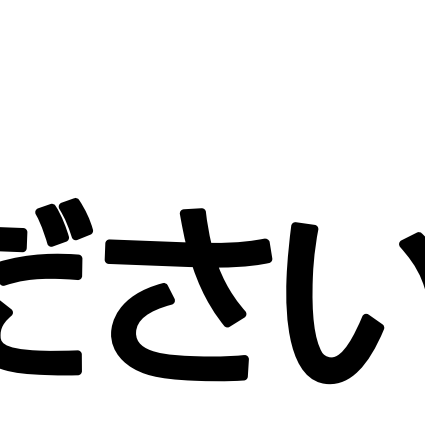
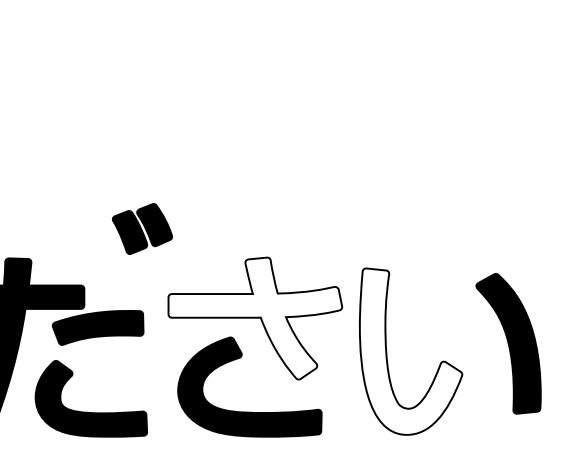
part: (64, 221) -> (142, 228), moved
fill: (188, 266) -> (255, 318), removed
fill: (334, 303) -> (410, 351), removed

